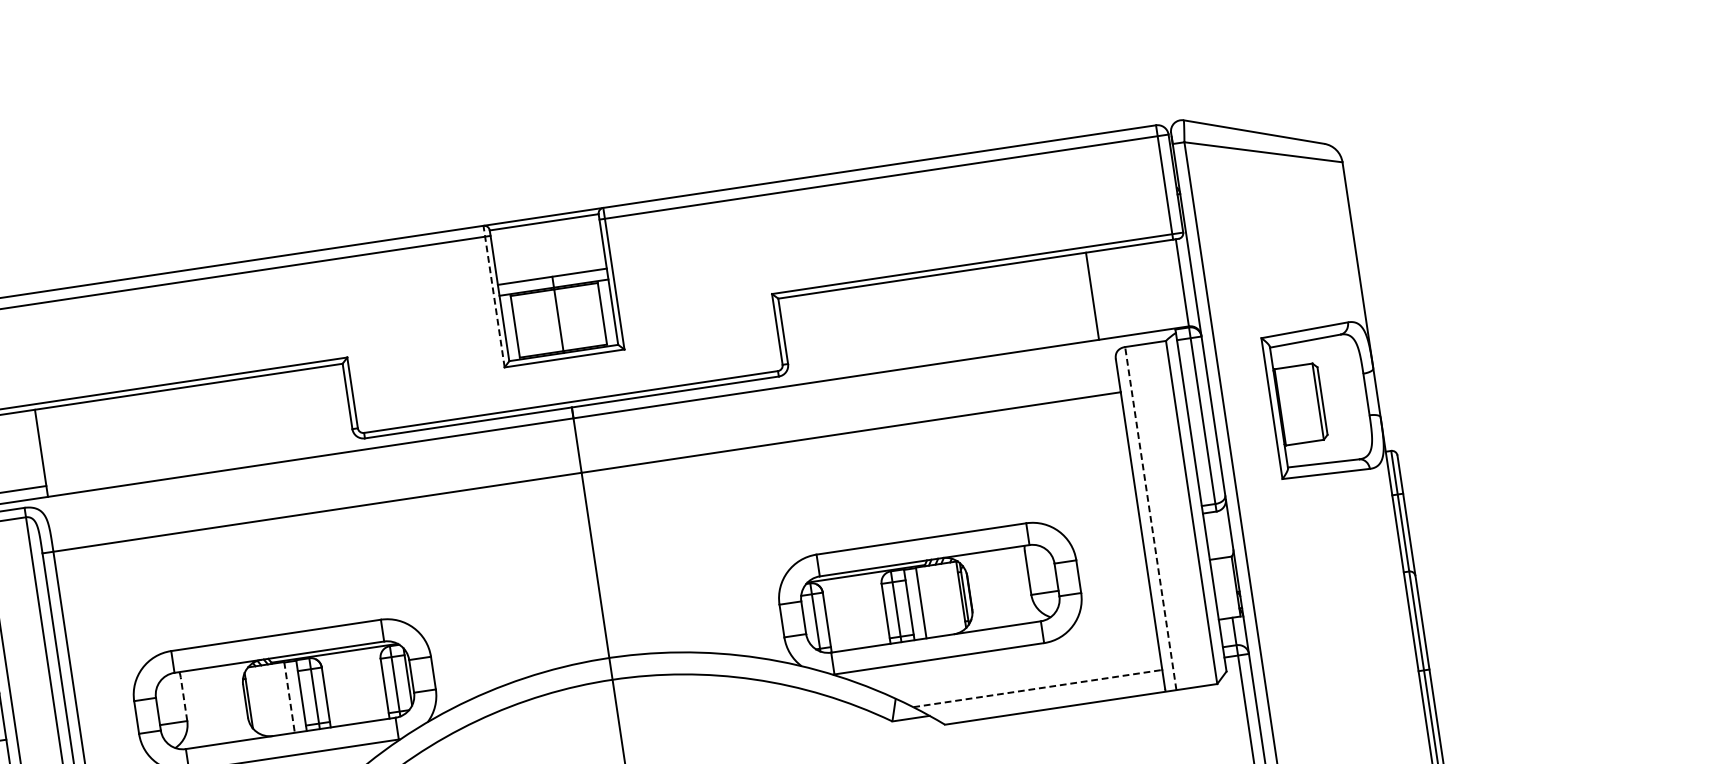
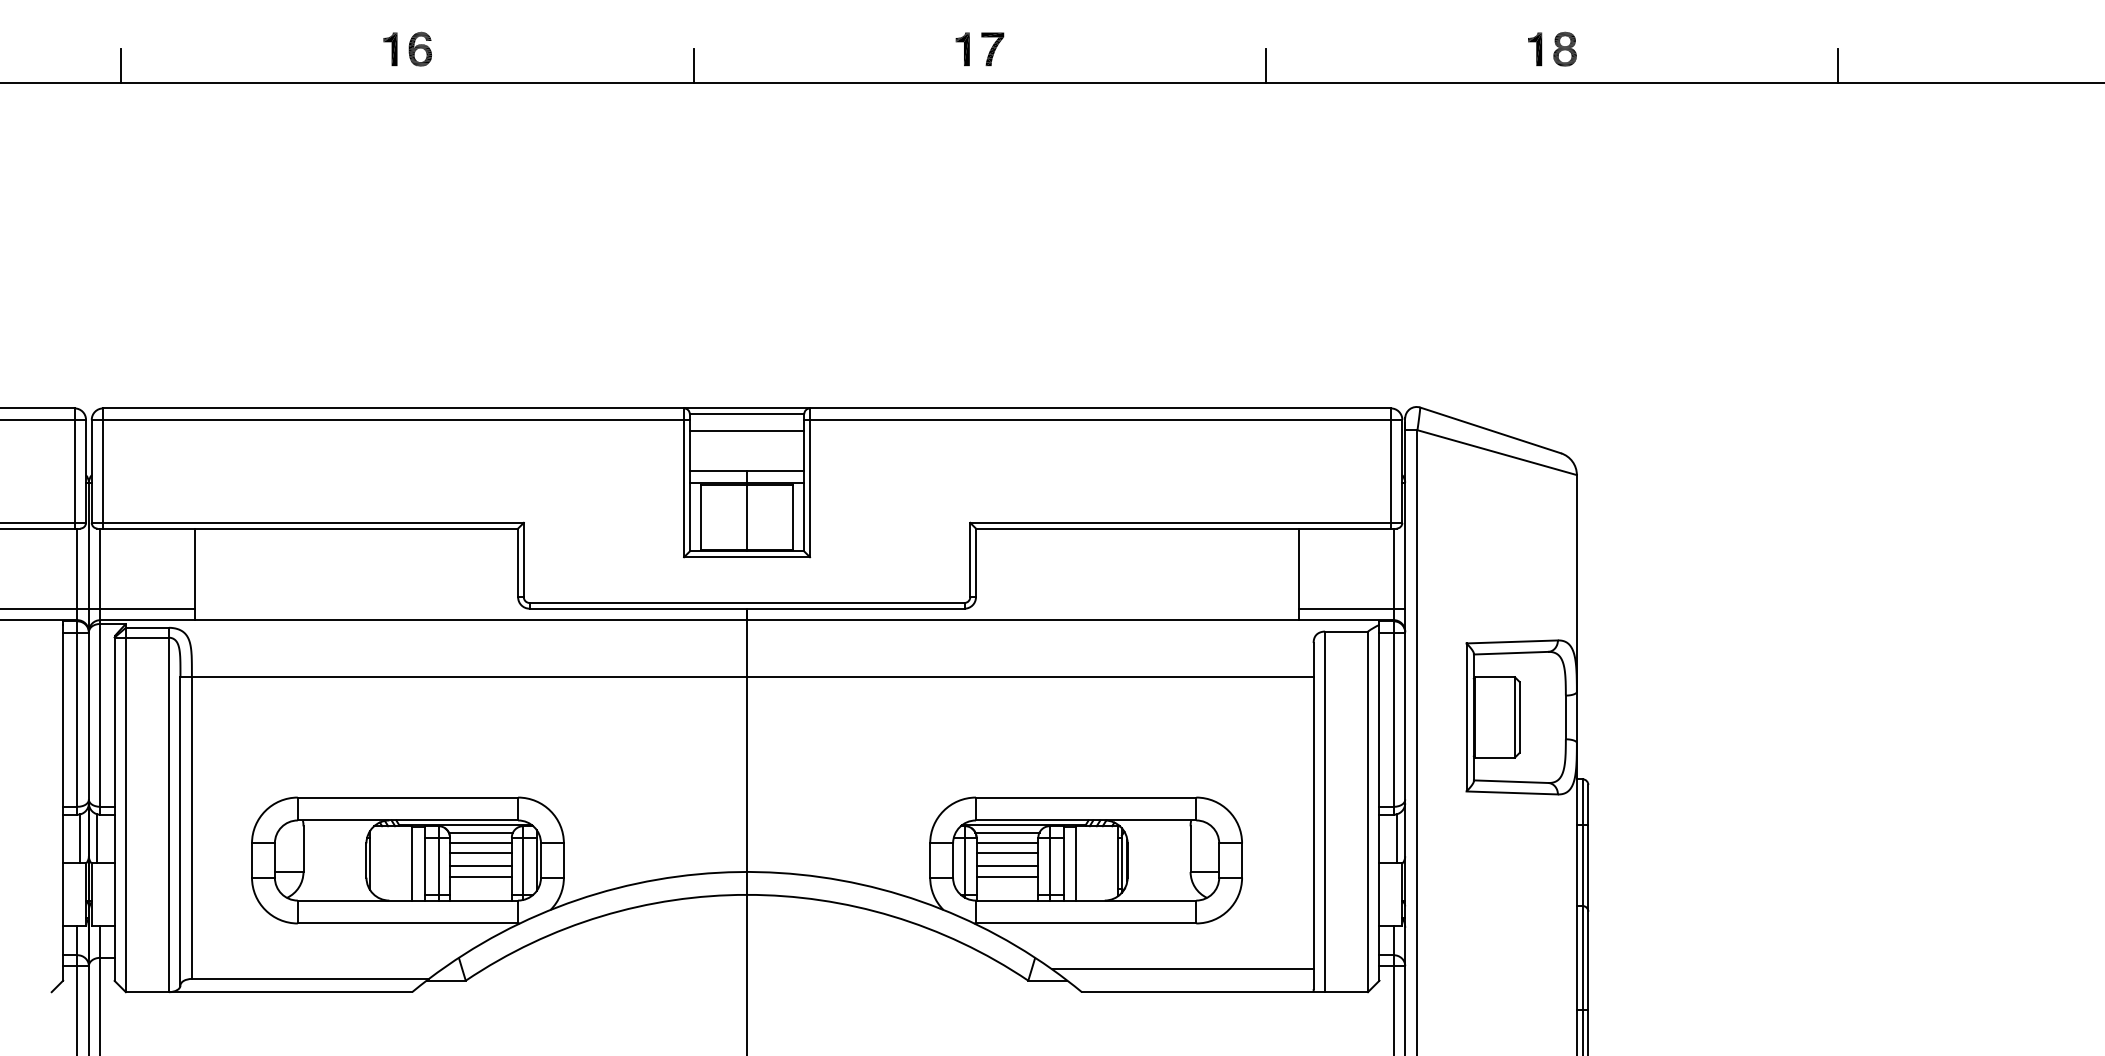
line: (546, 238) -> (746, 431), added
line: (494, 296) -> (684, 482), dashed -> solid
line: (1147, 321) -> (1352, 608), added
line: (1151, 518) -> (1325, 811), dashed -> solid
line: (1222, 533) -> (1396, 838), added
line: (851, 583) -> (1007, 832), added
line: (853, 593) -> (1007, 843), added
line: (854, 602) -> (1007, 852), added
line: (856, 614) -> (1007, 865), added
line: (857, 626) -> (1007, 877), added
line: (350, 658) -> (480, 832), added
line: (351, 668) -> (480, 843), added
line: (352, 677) -> (480, 852), added
line: (1037, 688) -> (1182, 969), dashed -> solid
line: (354, 689) -> (480, 865), added
line: (289, 697) -> (412, 863), dashed -> solid
line: (184, 699) -> (303, 849), dashed -> solid
line: (356, 701) -> (480, 877), added

